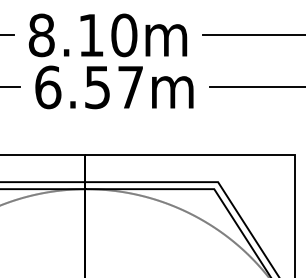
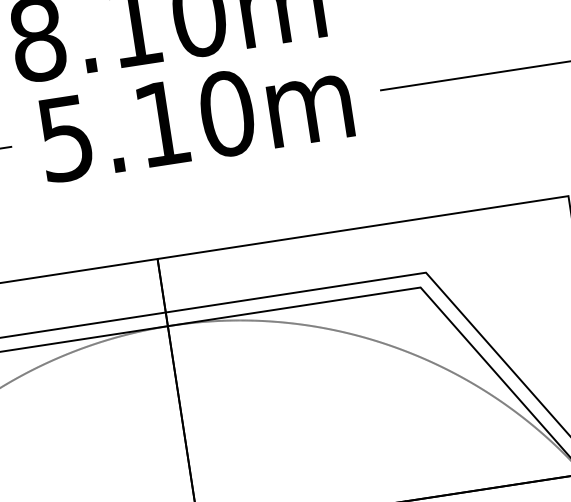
text: (89, 87) -> (146, 126), 6.57m -> 5.10m

